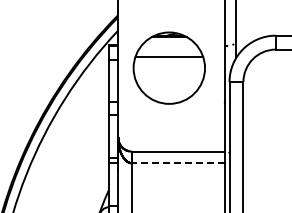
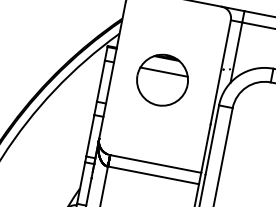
part: (168, 67) -> (161, 79), size x0.71
line: (178, 163) -> (153, 175), dashed -> solid

